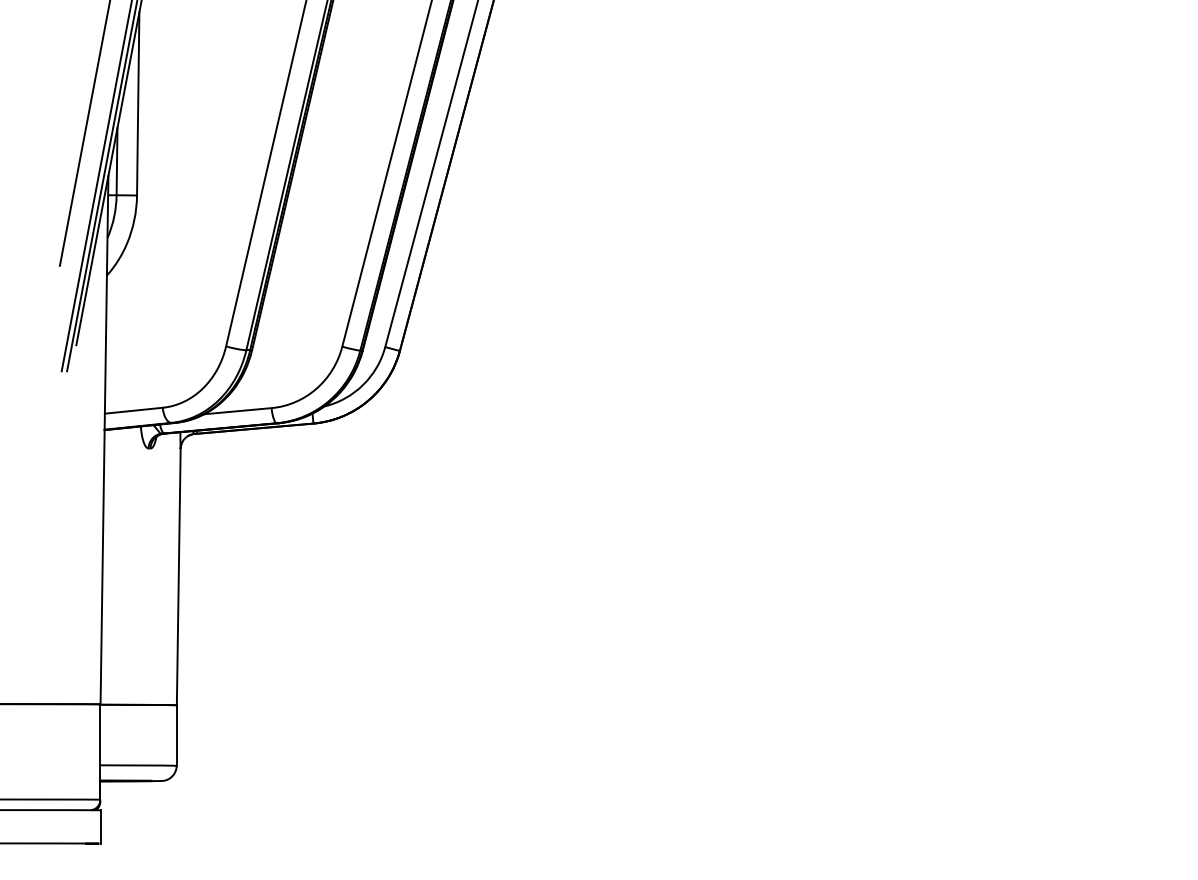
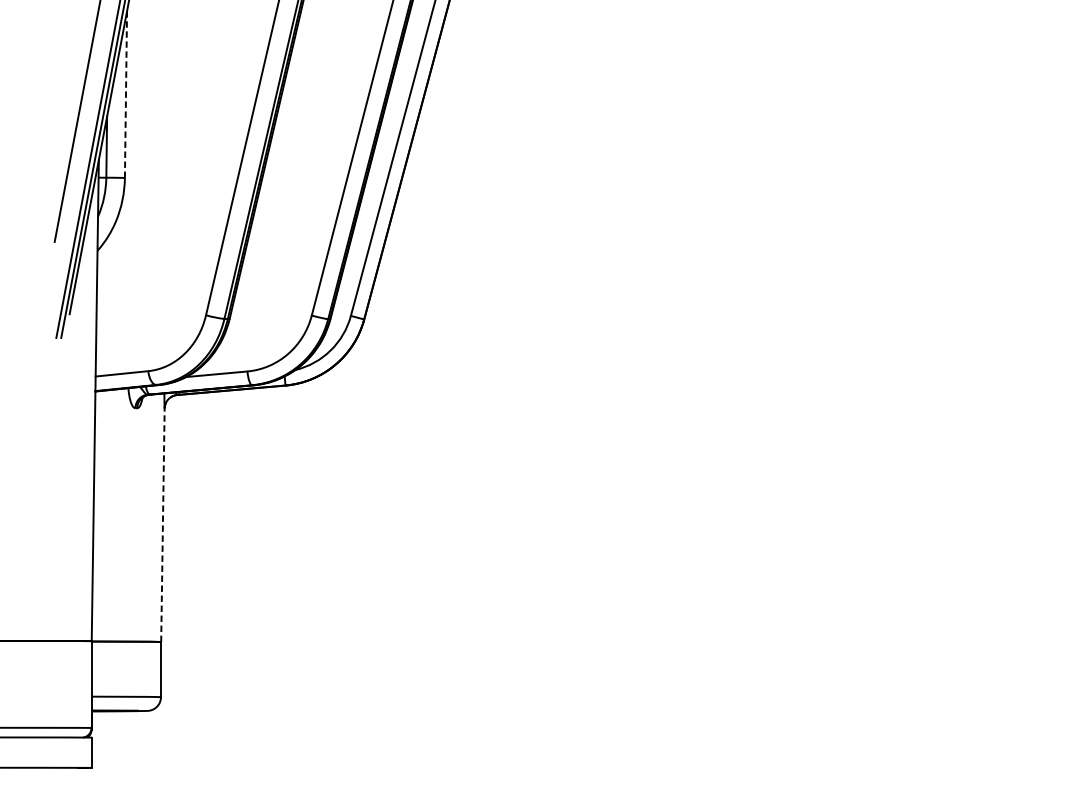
line: (138, 103) -> (126, 94), solid -> dashed
line: (178, 576) -> (162, 524), solid -> dashed

